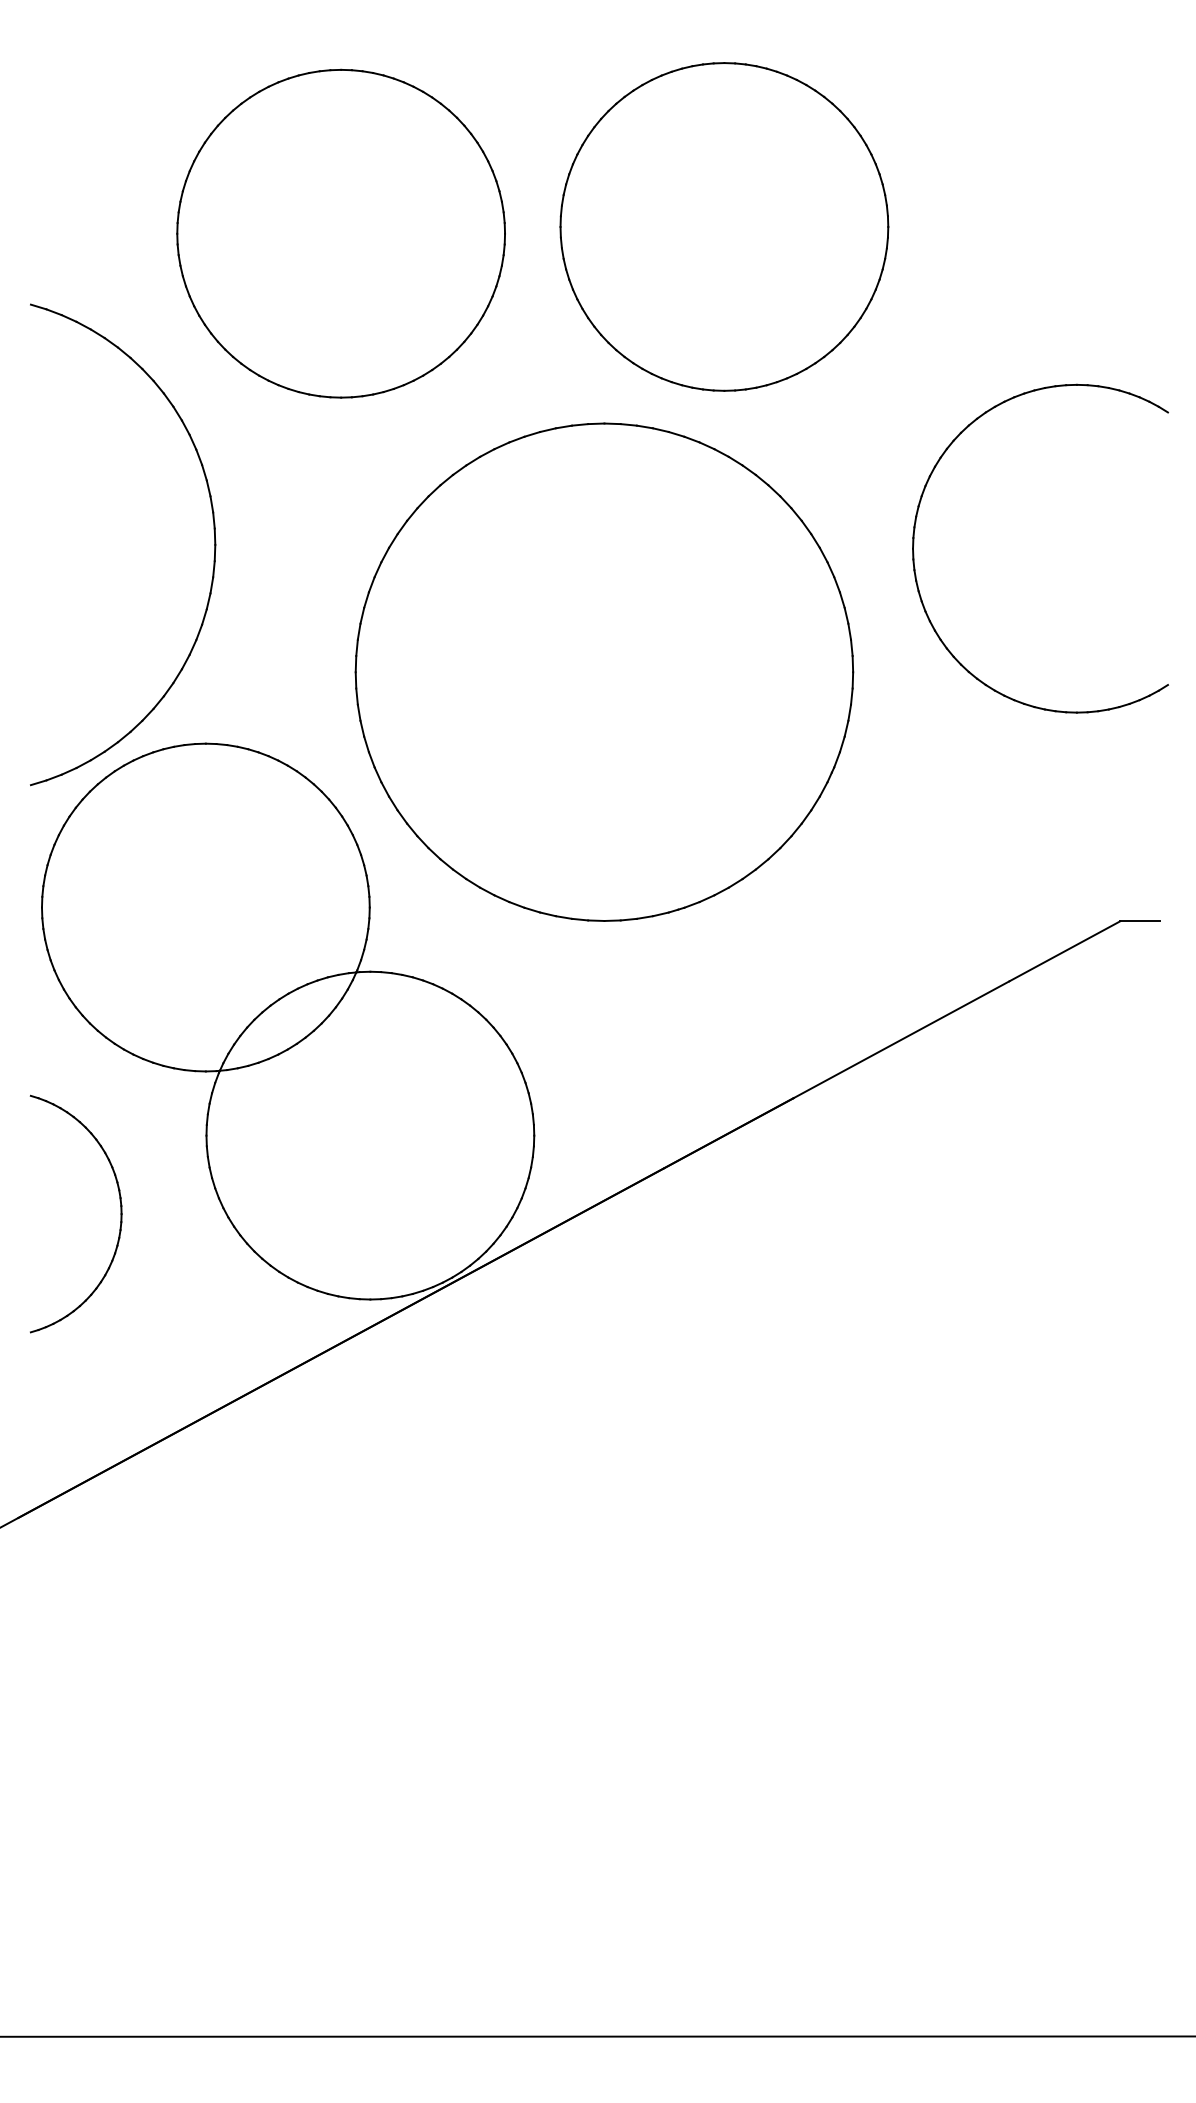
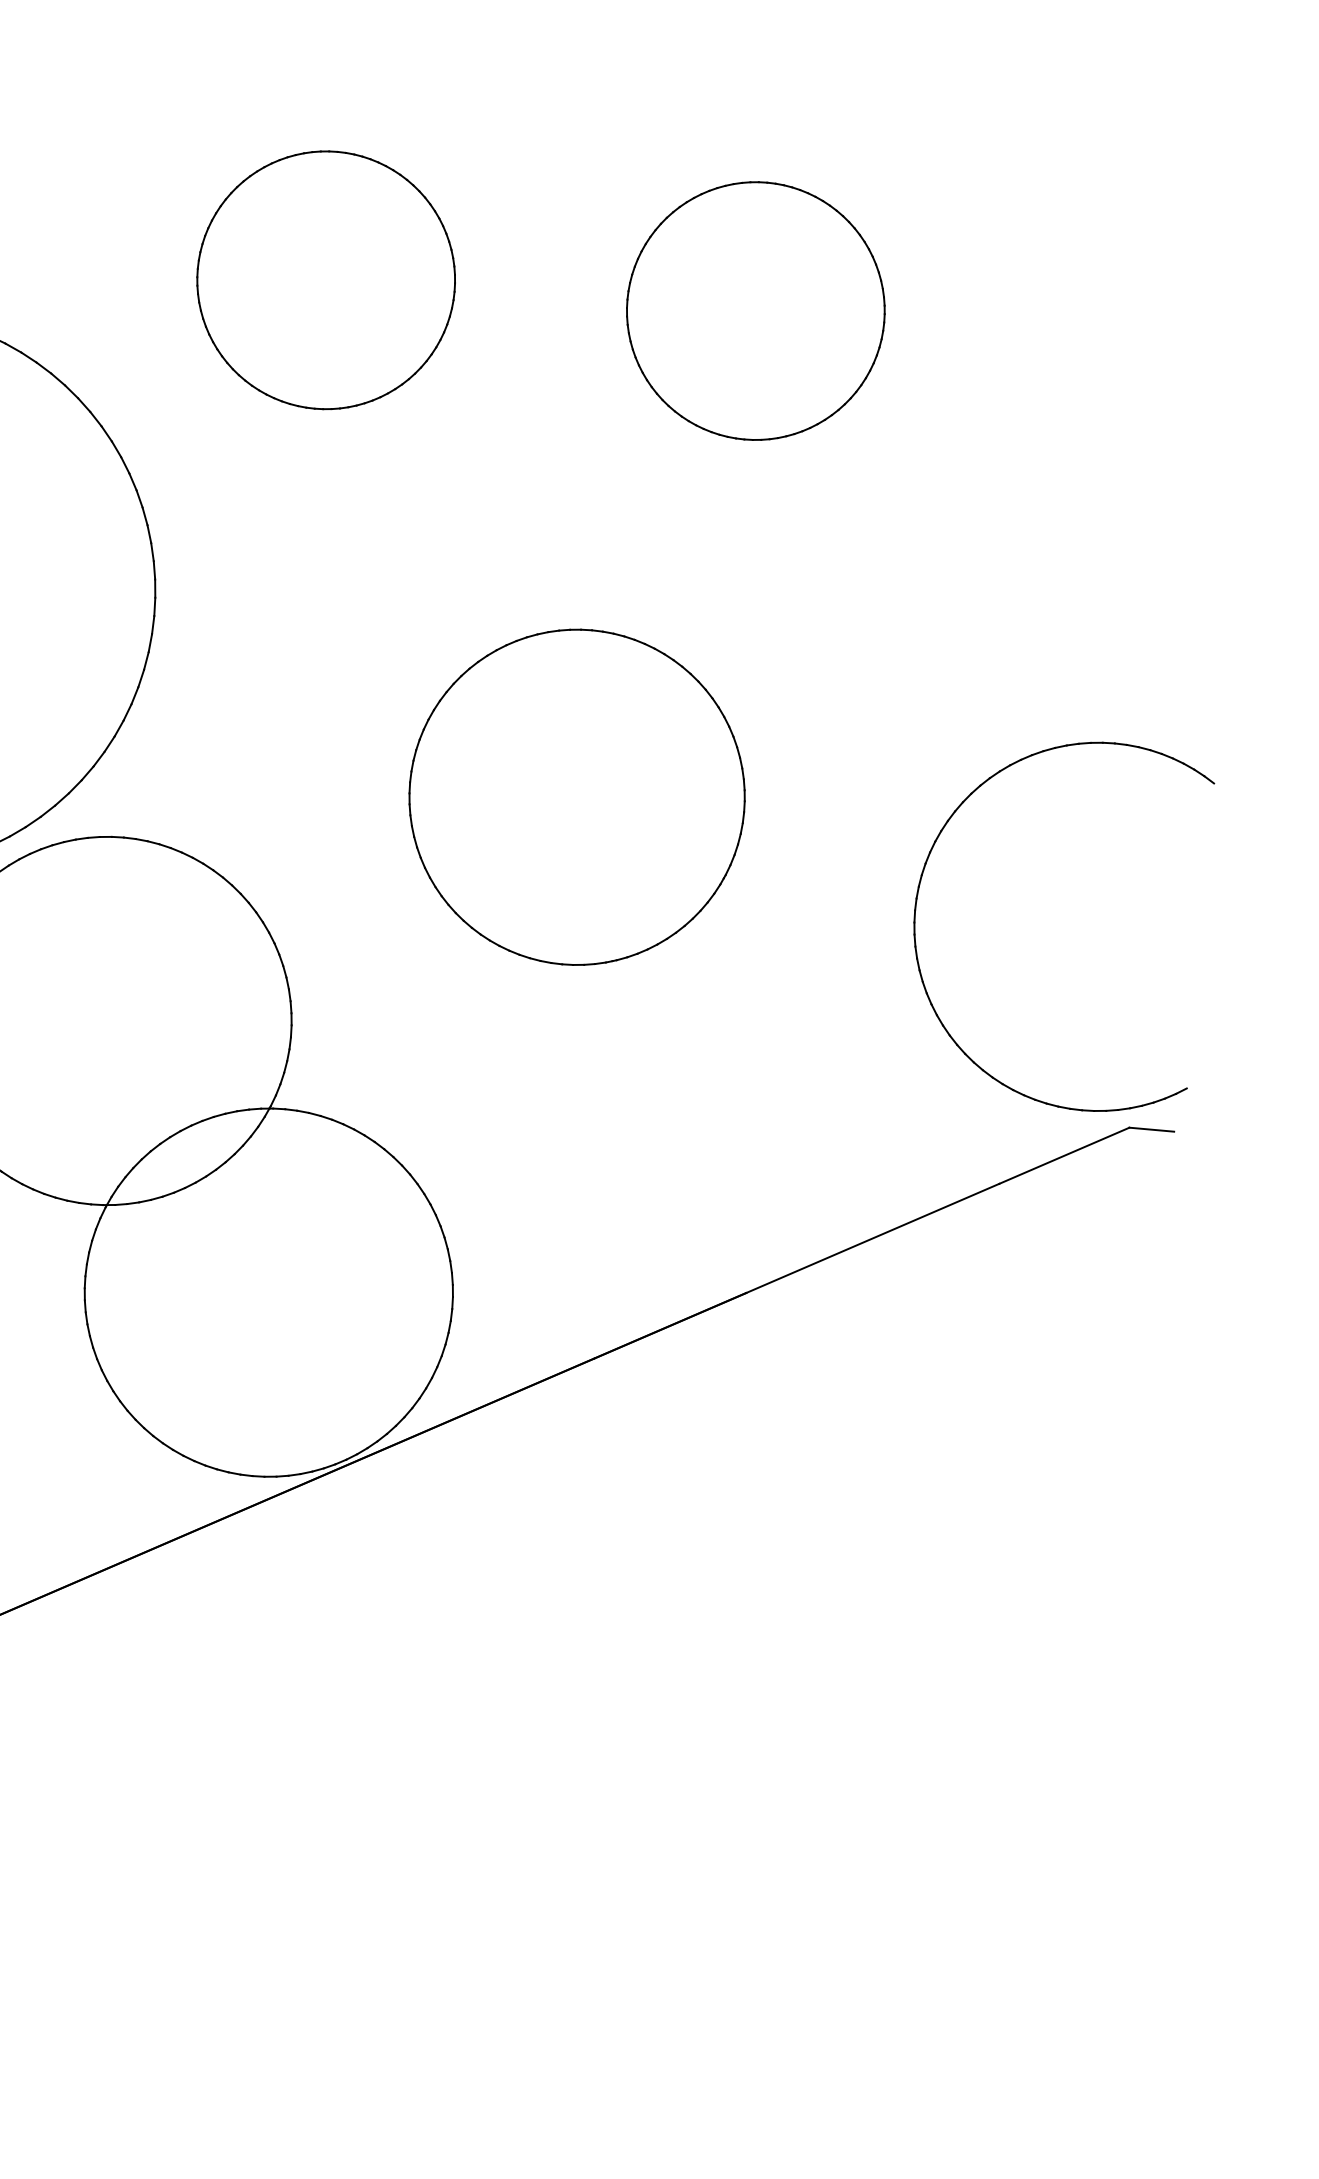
part: (724, 226) -> (755, 310), size x0.7
part: (340, 233) -> (325, 280), size x0.7
part: (914, 544) -> (917, 905), moved
part: (604, 671) -> (577, 796), size x0.6

